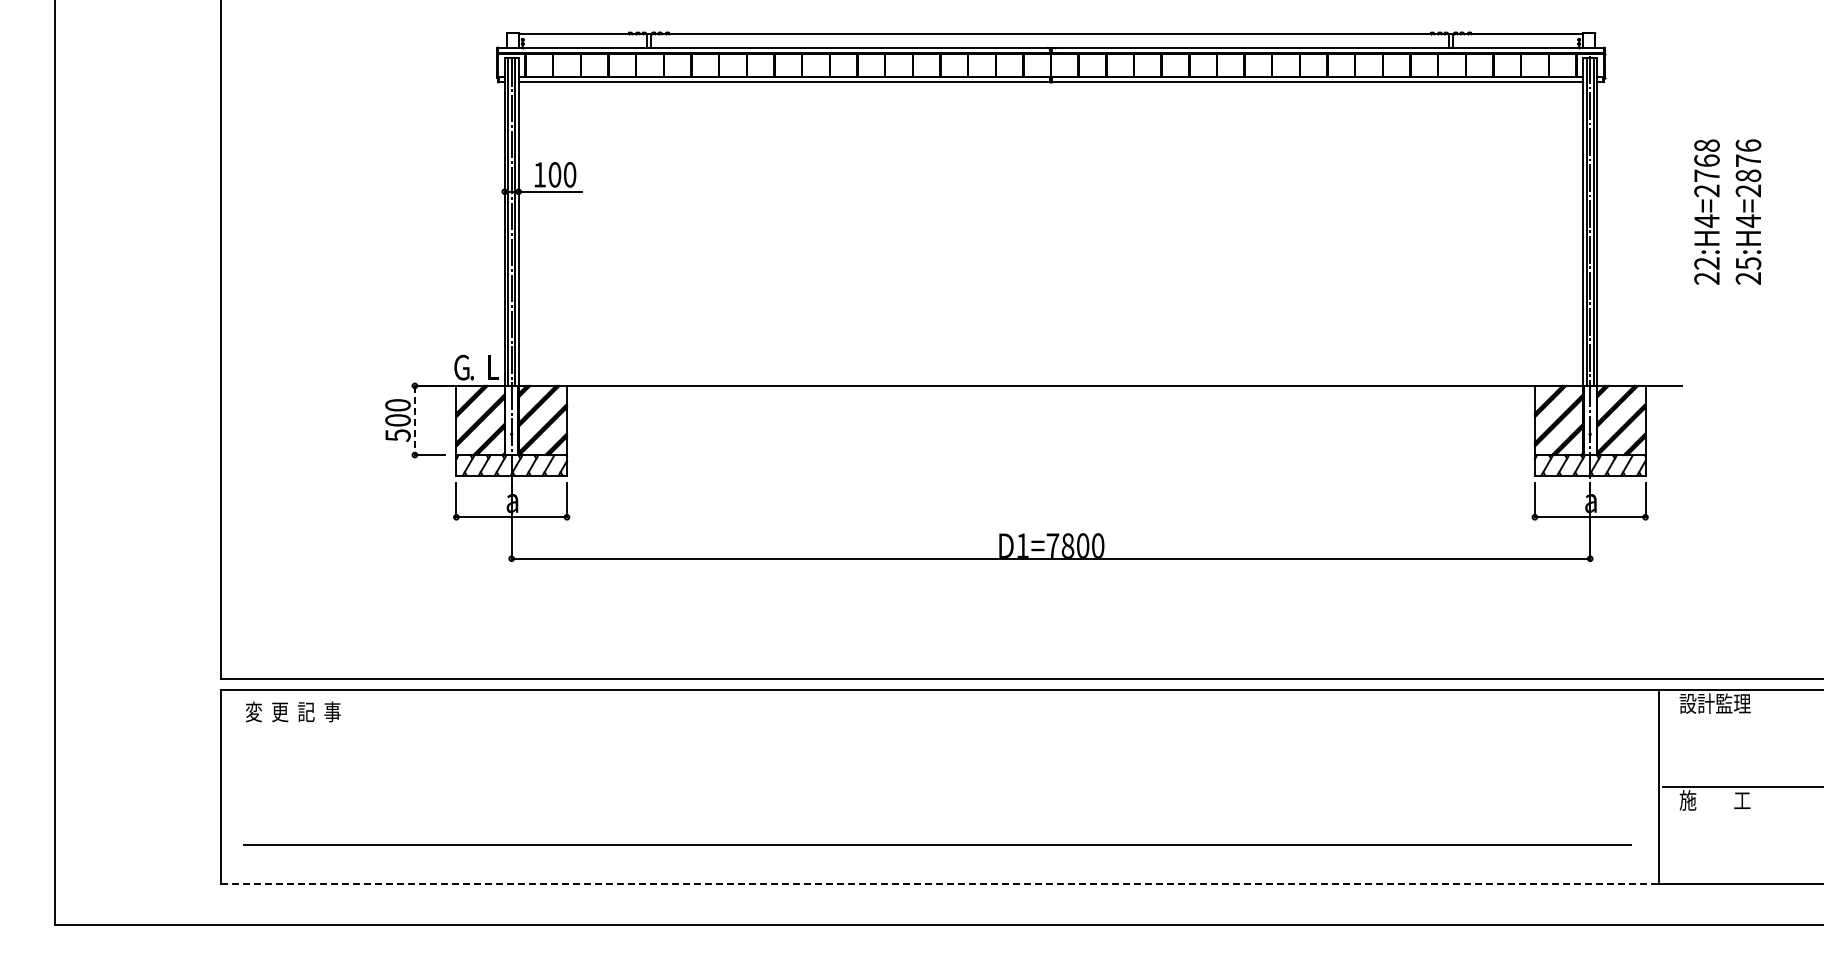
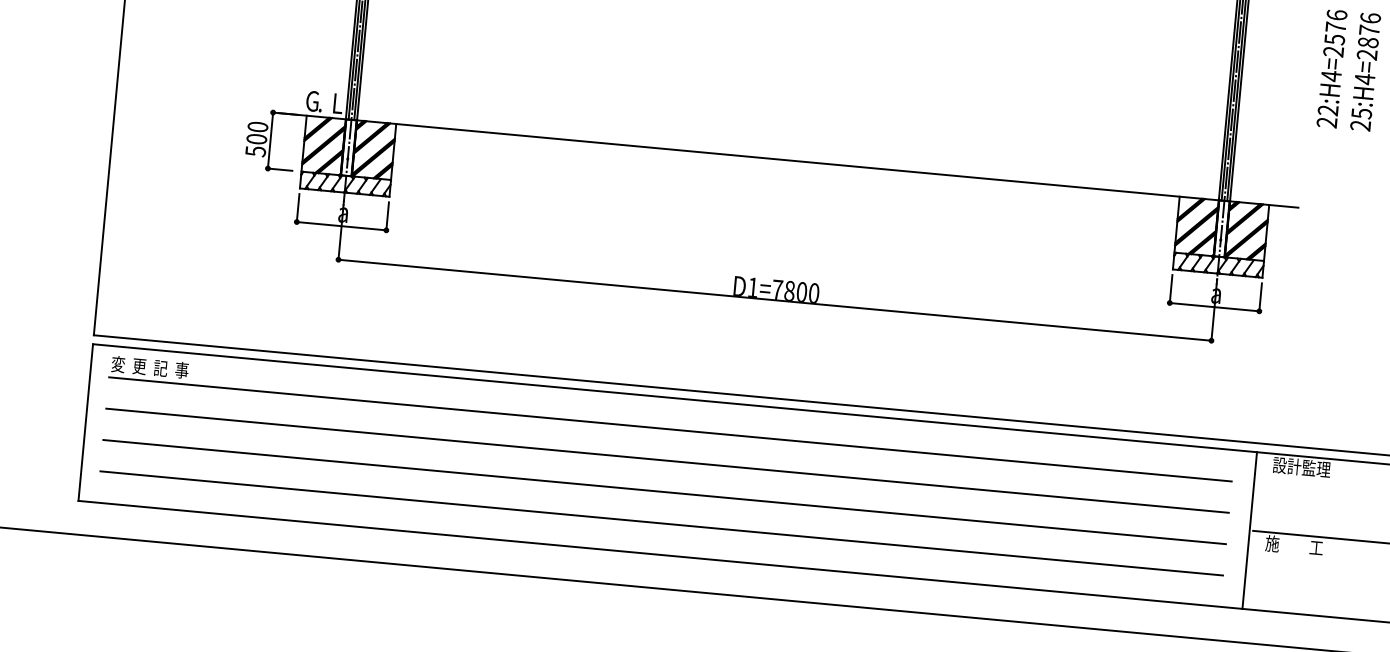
text: (1706, 160) -> (1335, 27), 22:H4=2768 -> 22:H4=2576
line: (414, 420) -> (270, 140), dashed -> solid
line: (937, 728) -> (670, 429), added
line: (937, 767) -> (667, 460), added
line: (937, 806) -> (664, 492), added
line: (940, 883) -> (661, 554), dashed -> solid

